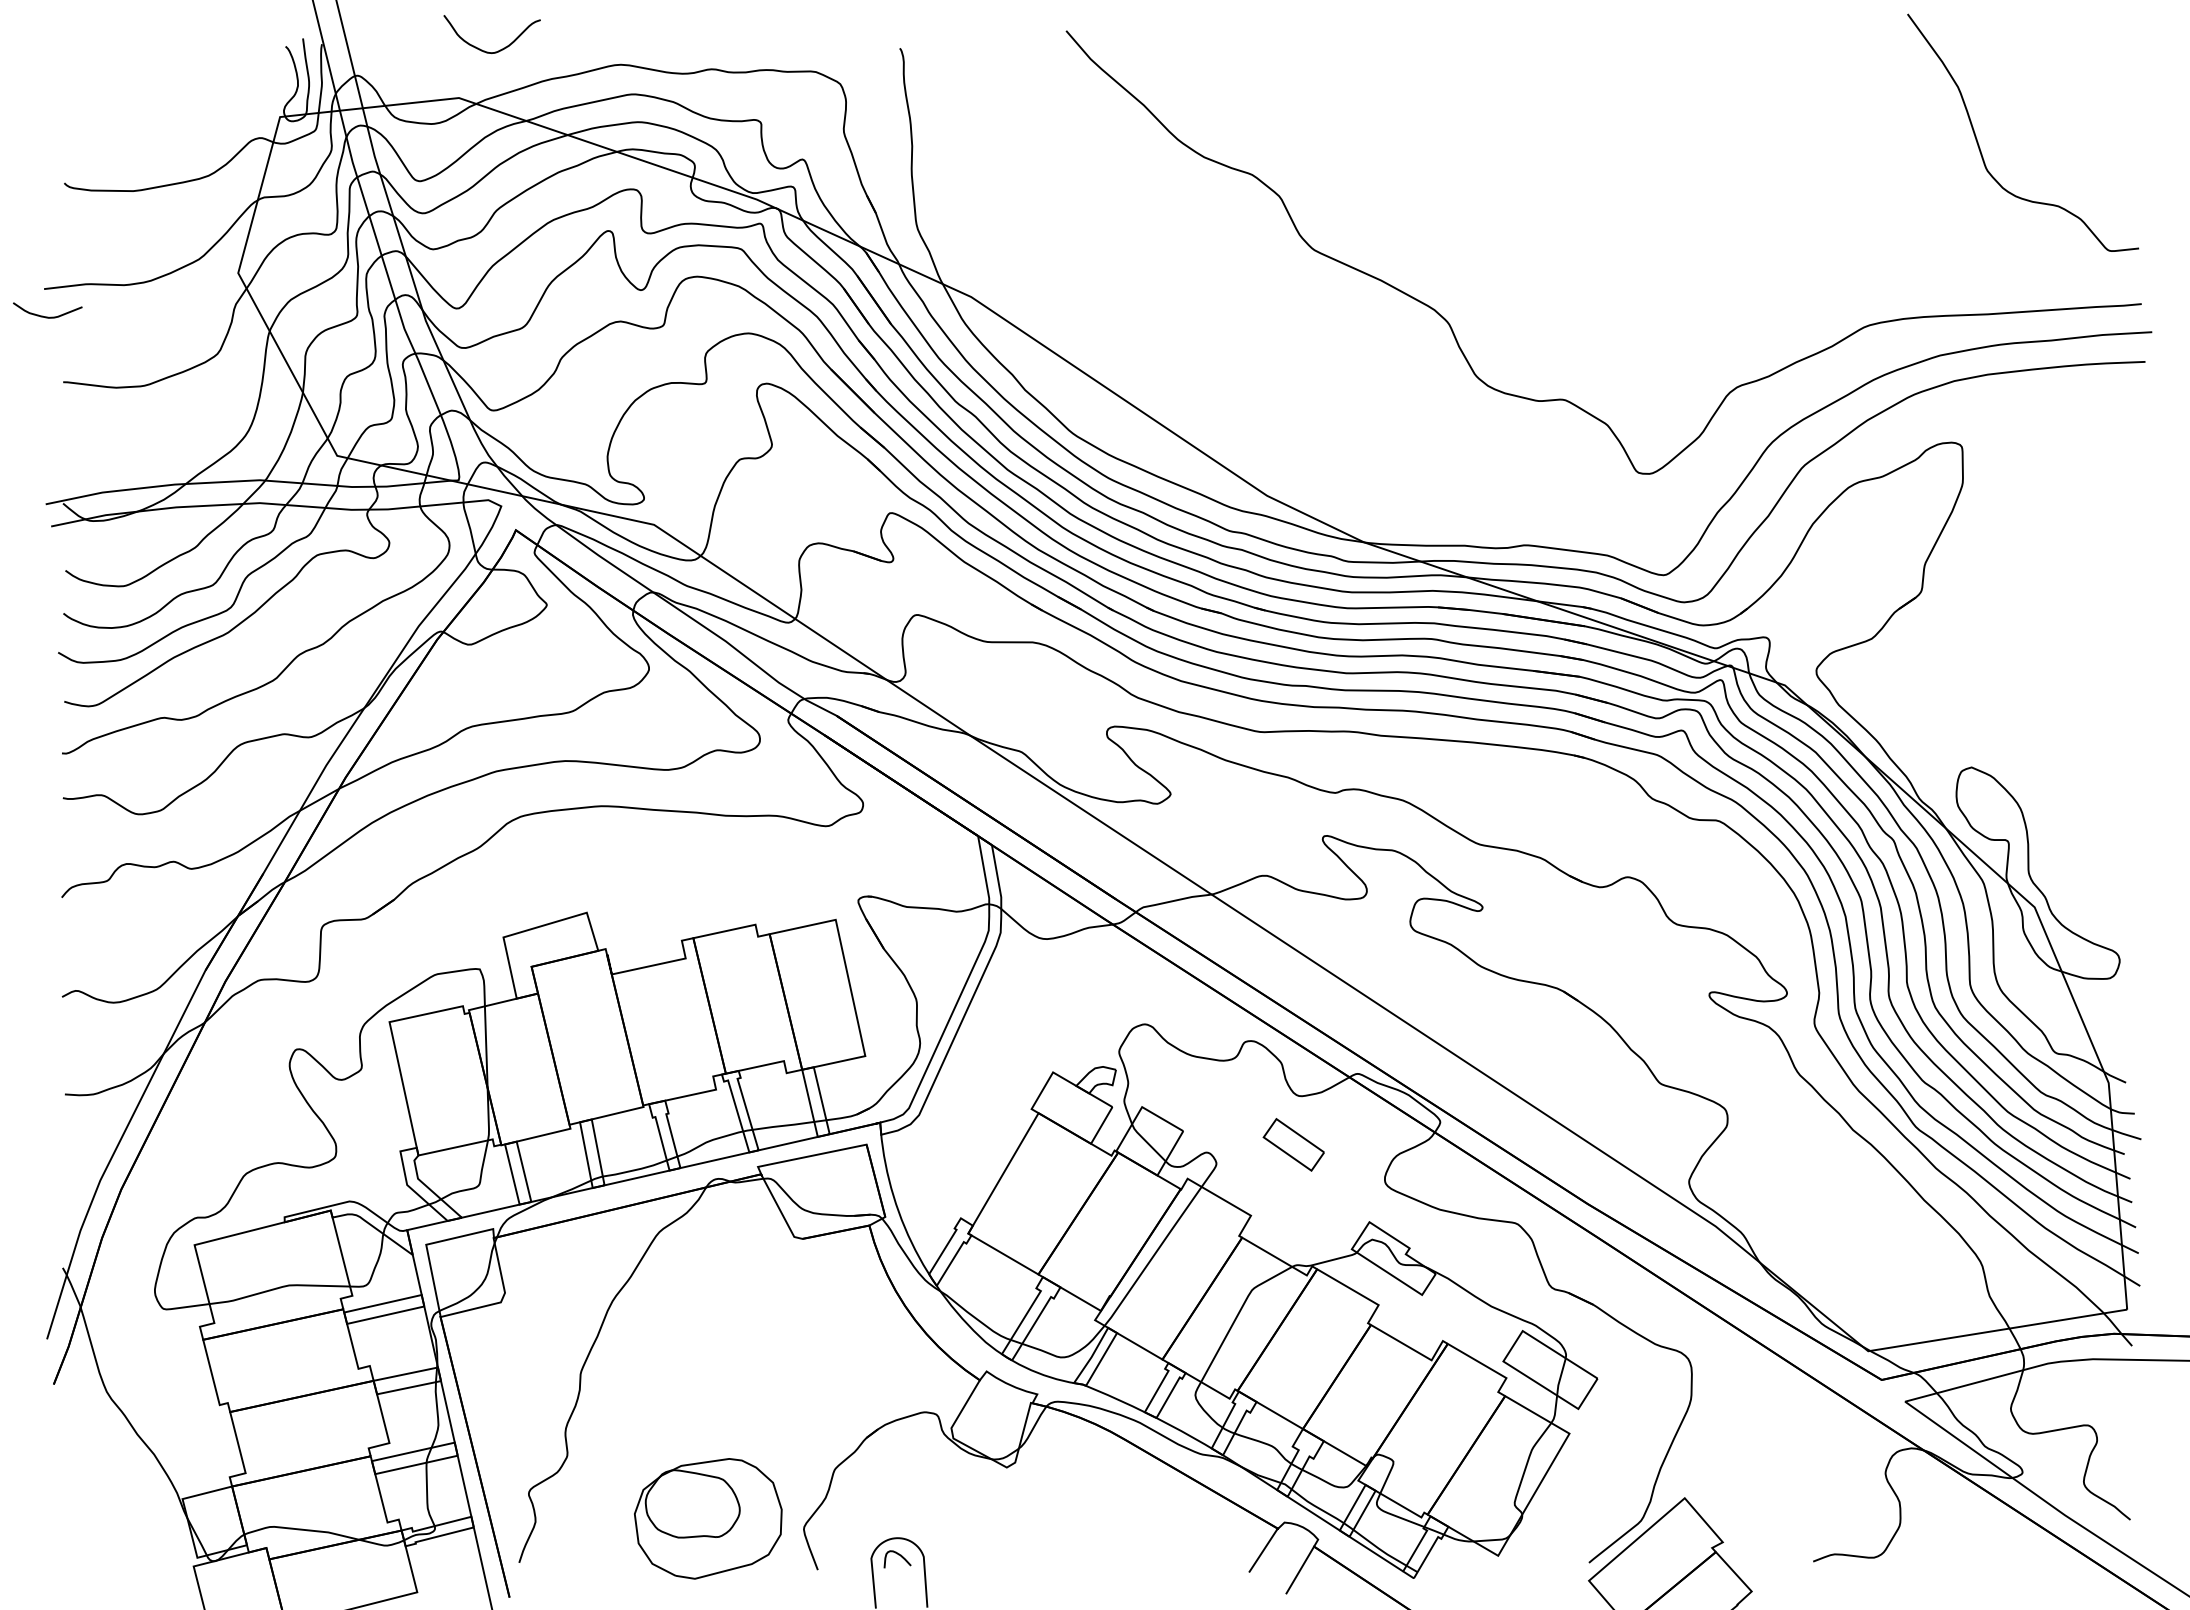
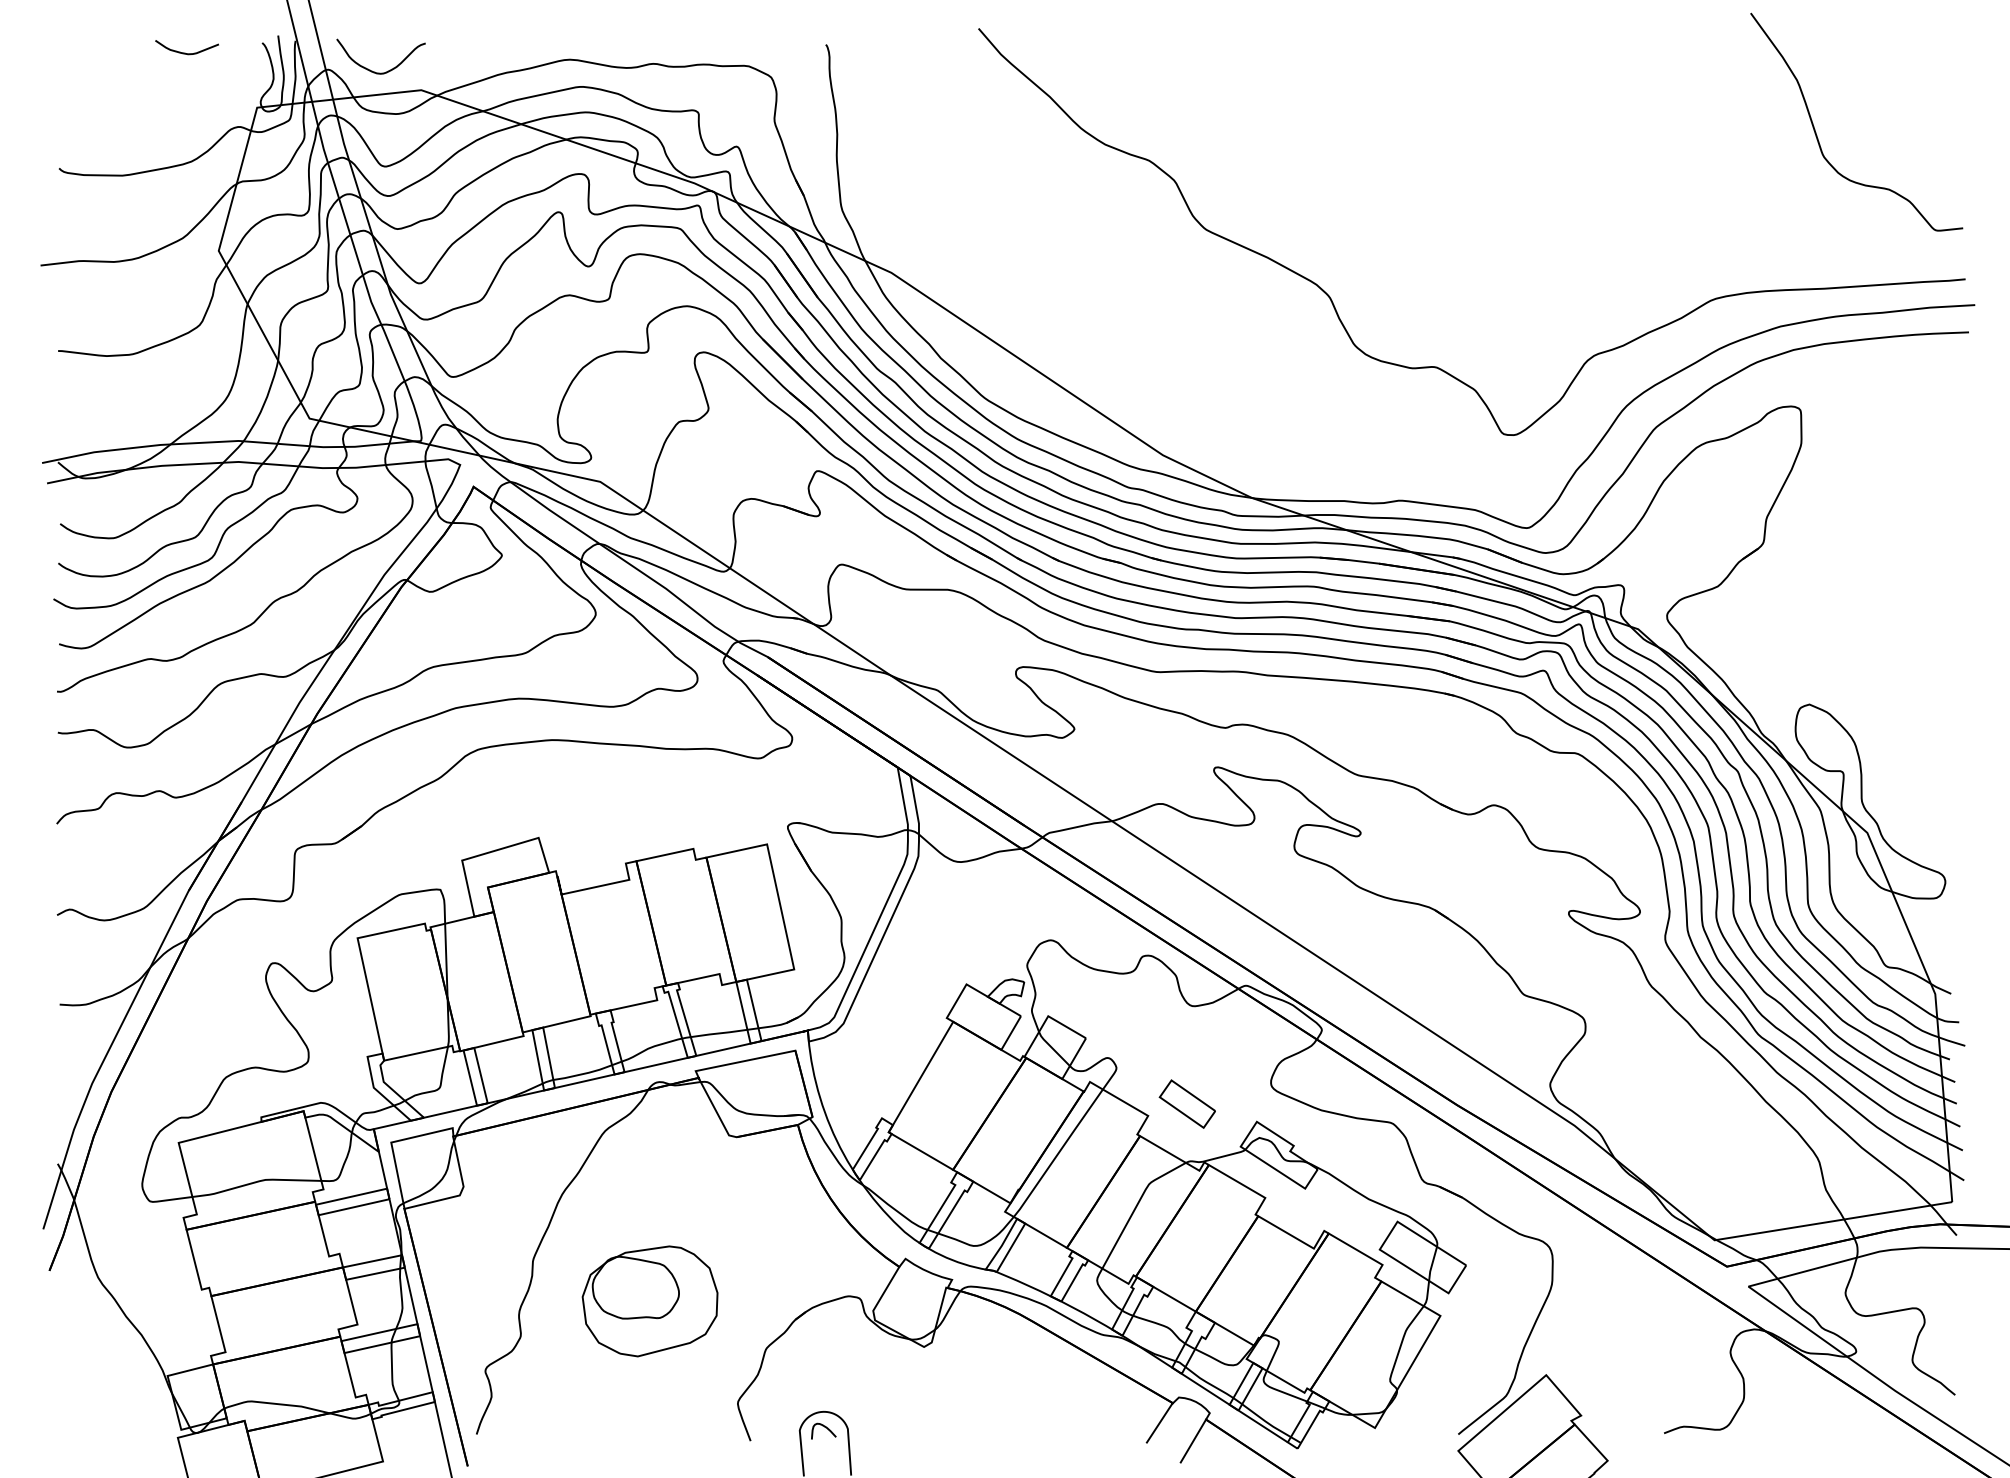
curve: (488, 51) -> (377, 72), moved
curve: (47, 316) -> (186, 53), moved
part: (1293, 1144) -> (1187, 1103), moved
part: (708, 1518) -> (650, 1301), moved

